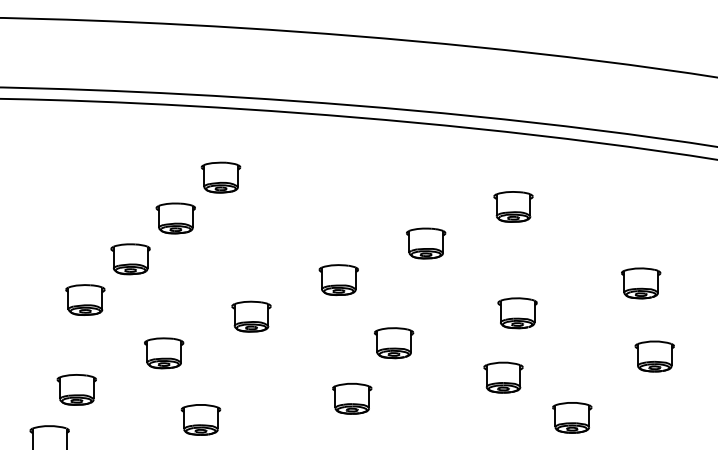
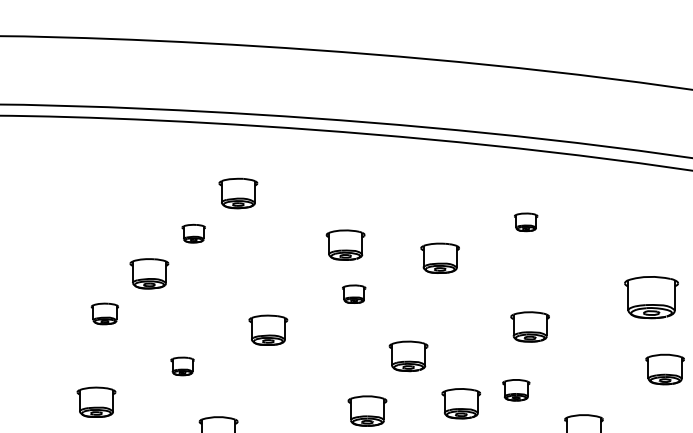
part: (513, 206) -> (526, 221), size x0.6
part: (175, 218) -> (193, 233), size x0.6
part: (330, 230) -> (346, 245), added
part: (338, 279) -> (353, 293), size x0.6
part: (641, 283) -> (652, 297), size x1.4
part: (85, 299) -> (105, 313), size x0.7
part: (164, 353) -> (182, 366), size x0.6
part: (503, 377) -> (516, 390), size x0.7
part: (447, 391) -> (461, 403), added

